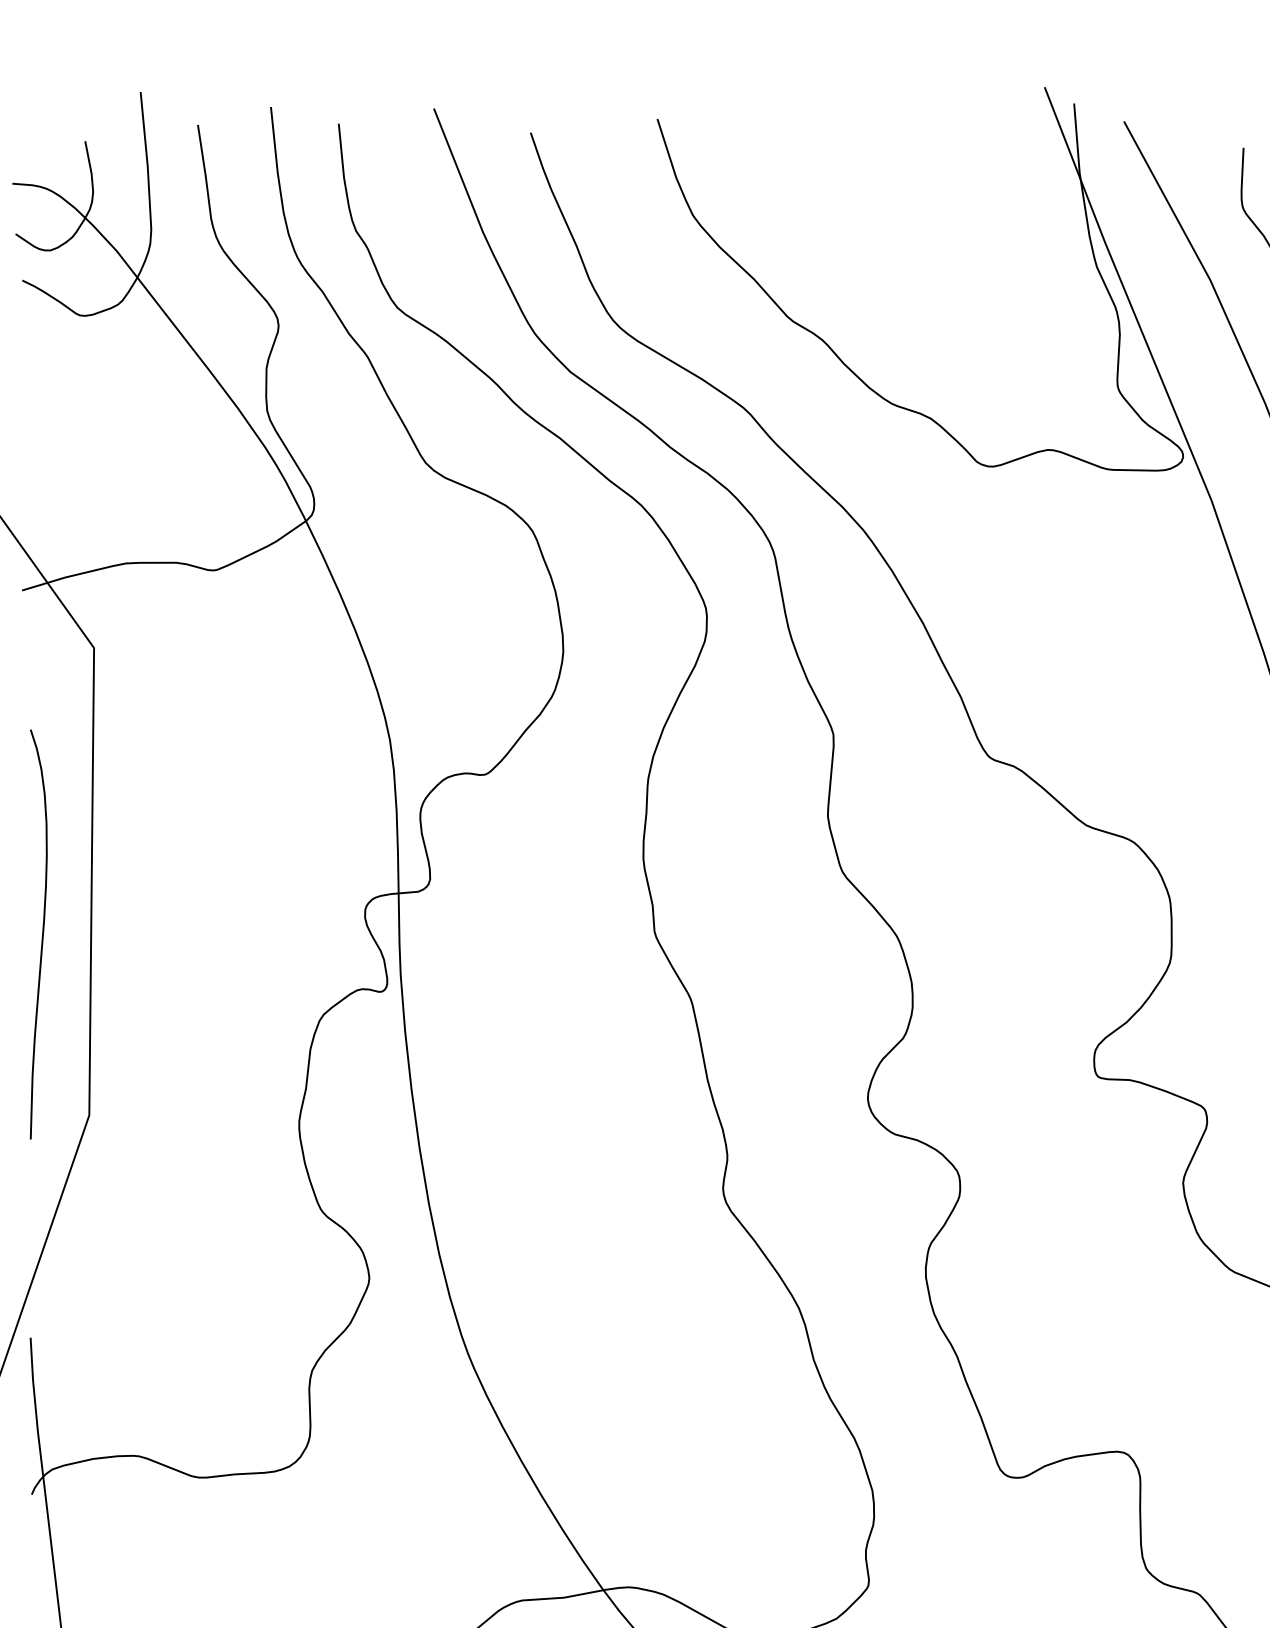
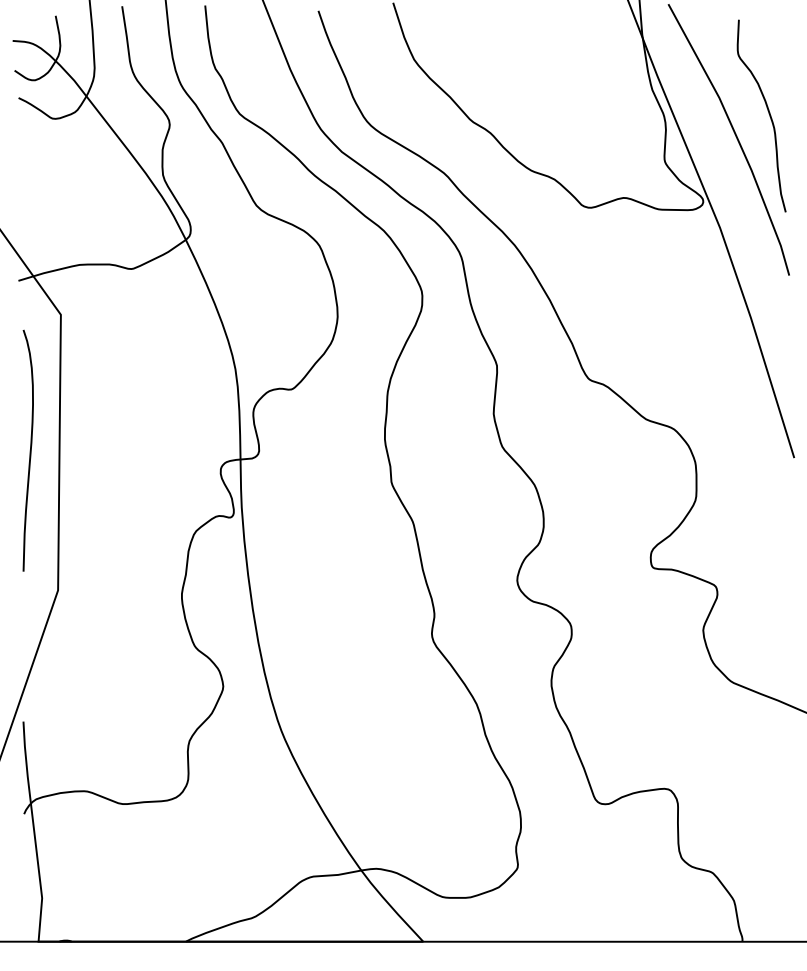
curve: (40, 934) -> (29, 450), moved

